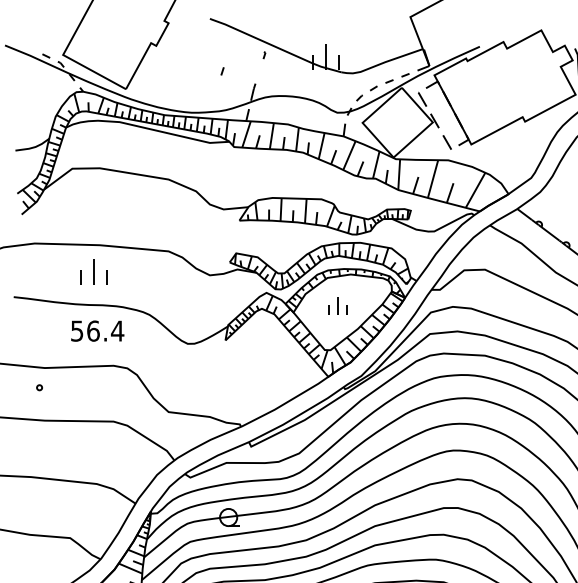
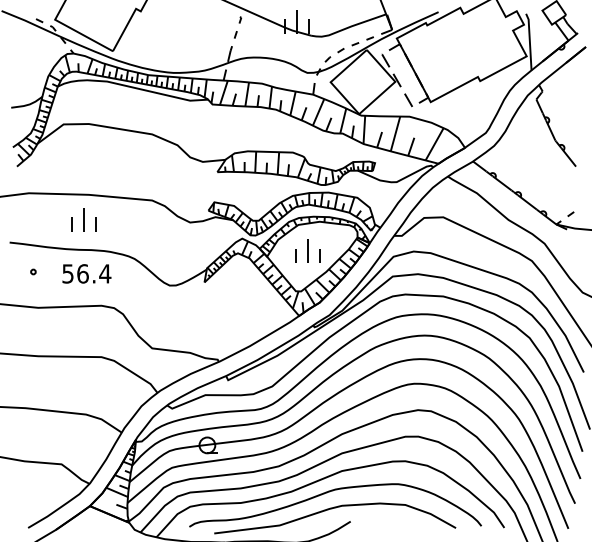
line: (222, 70) -> (235, 34), moved
part: (337, 305) -> (307, 250), size x1.43
part: (39, 387) -> (33, 271), moved

